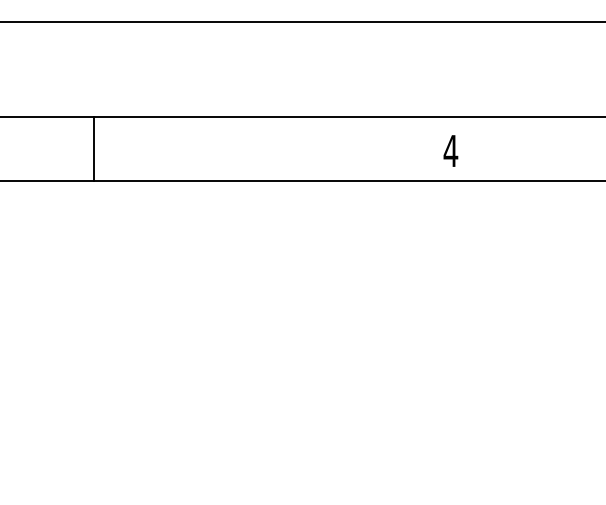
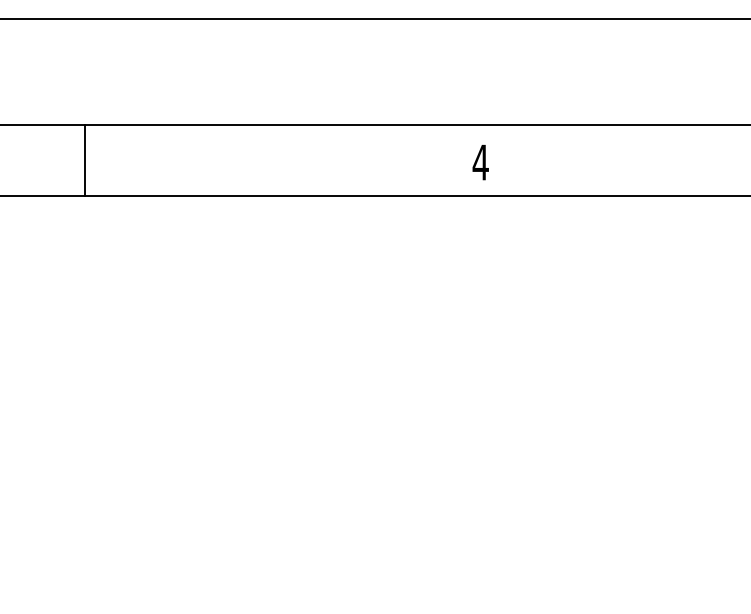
line: (94, 149) -> (85, 160), moved
text: (450, 150) -> (480, 162), moved

